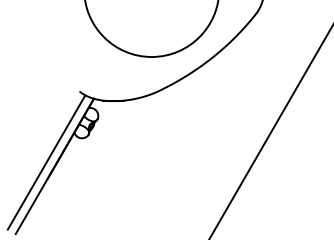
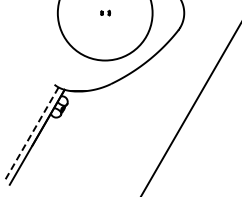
line: (46, 162) -> (31, 134), solid -> dashed

